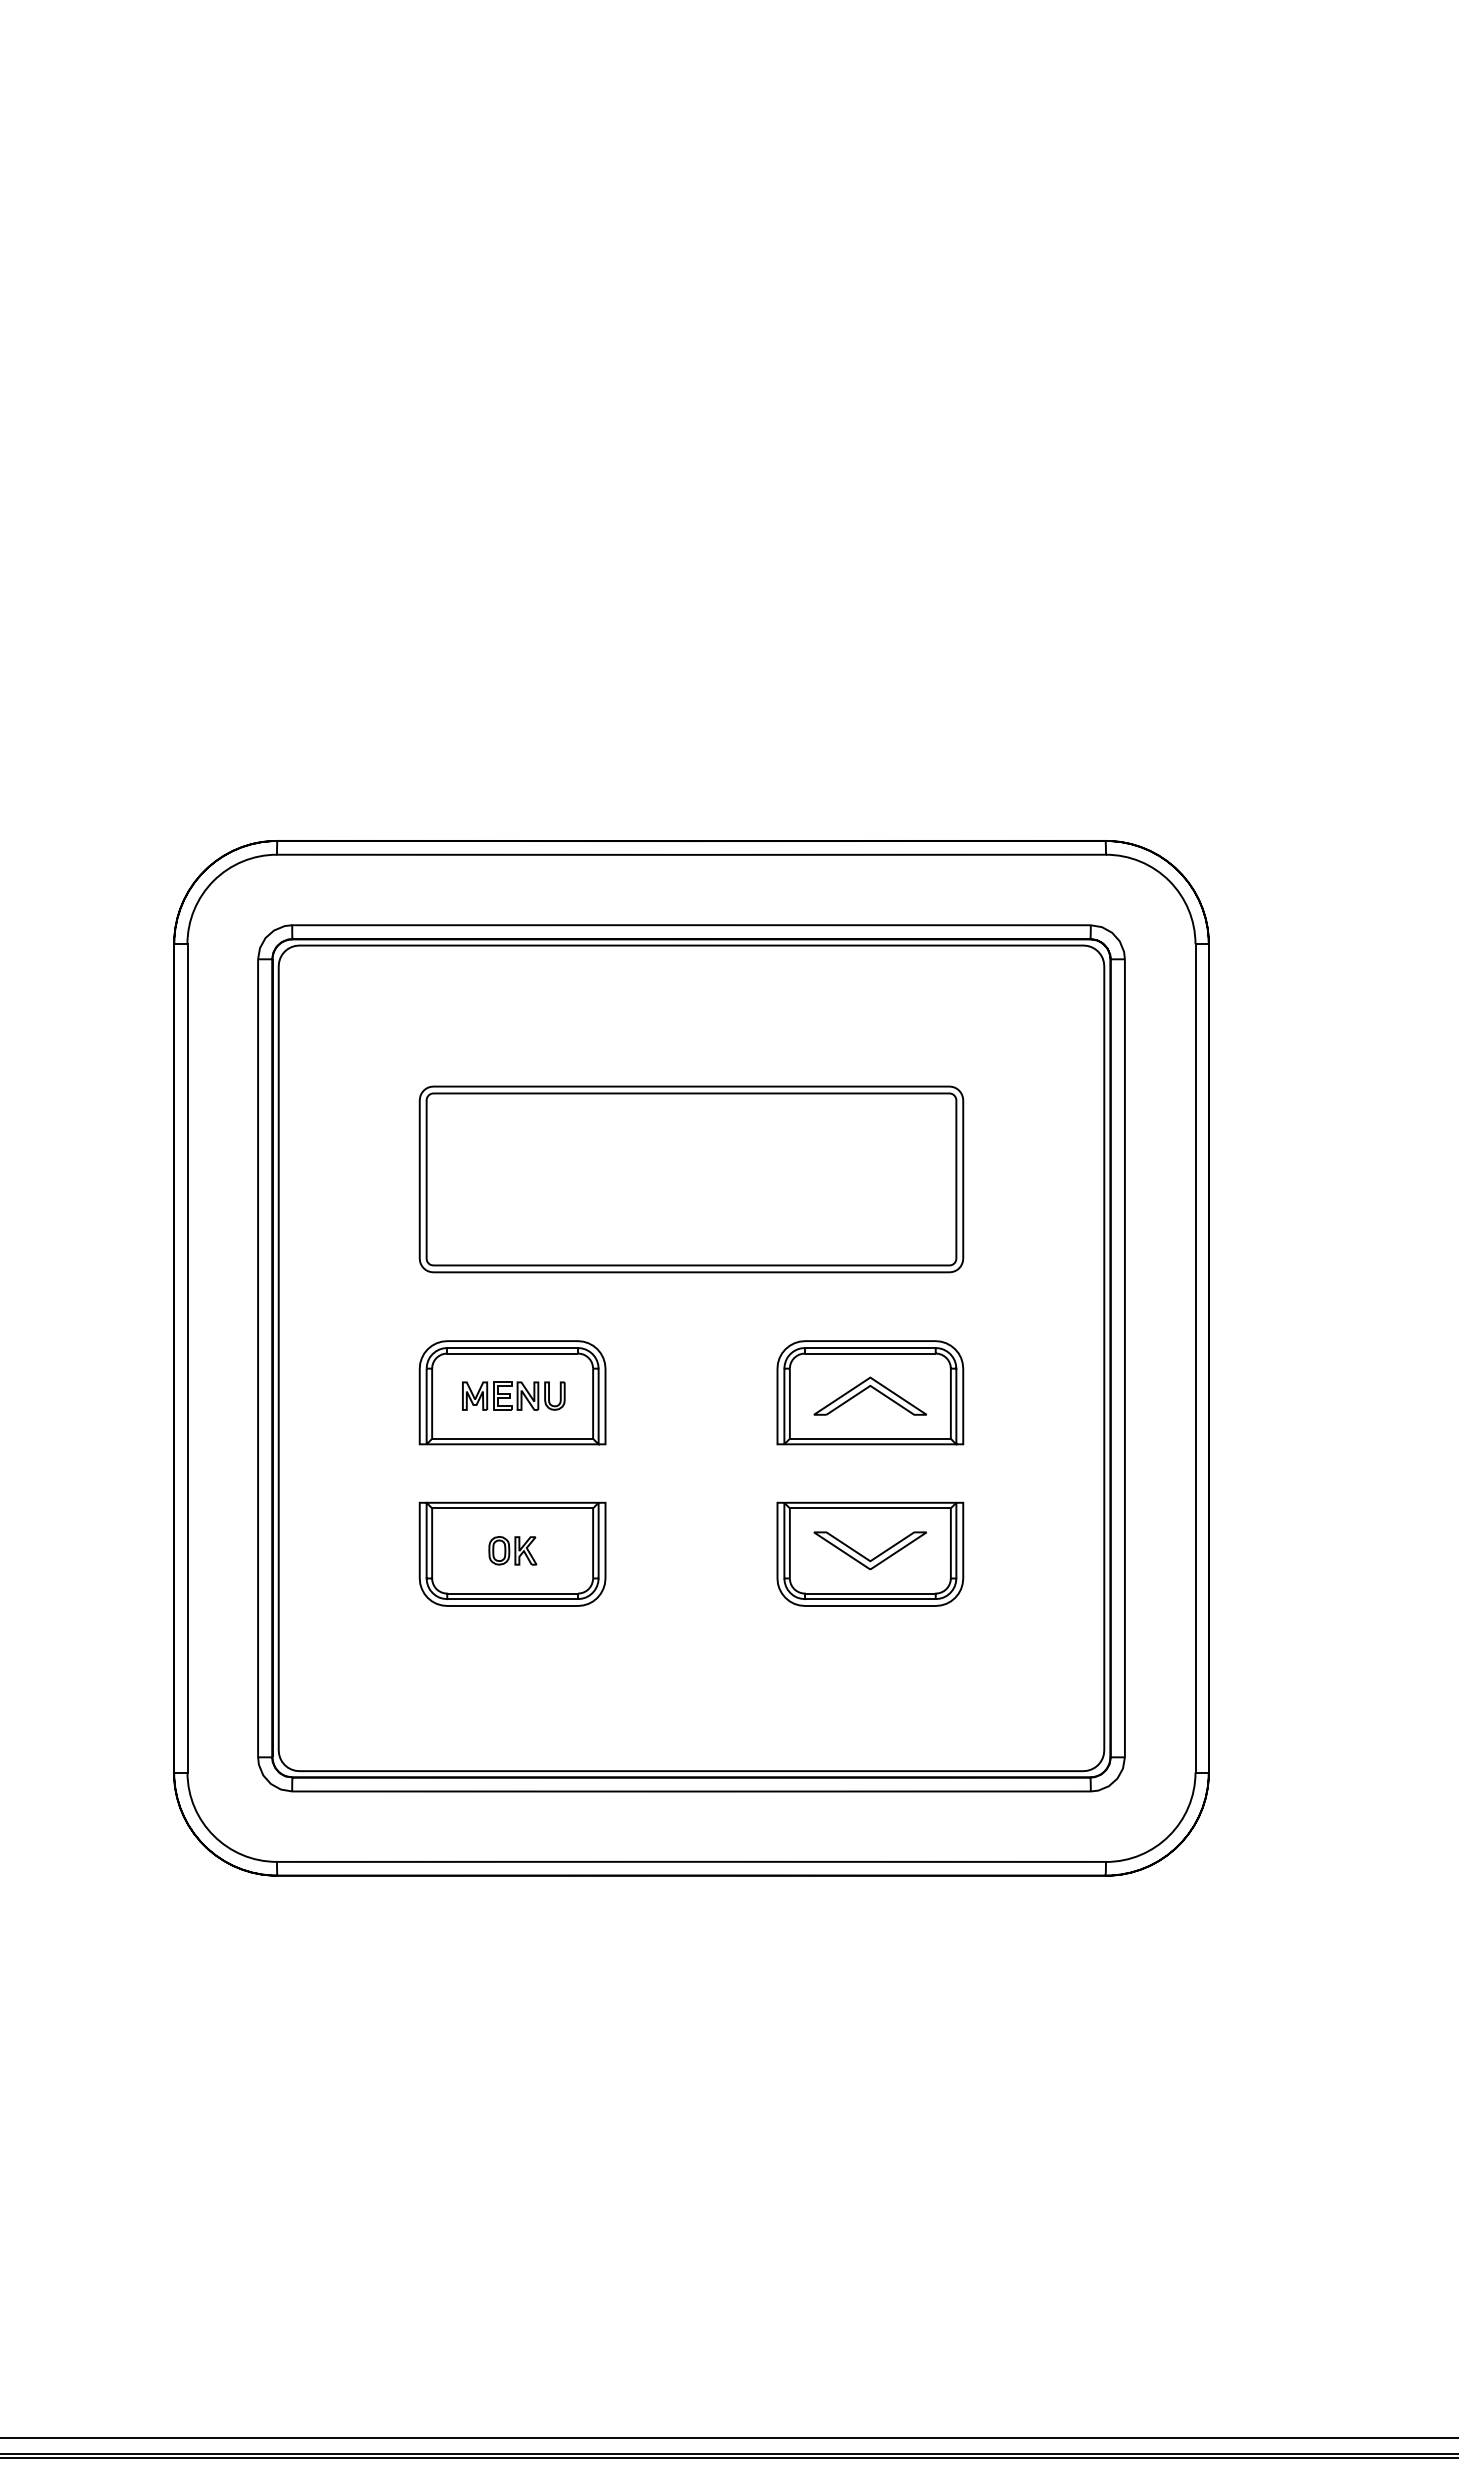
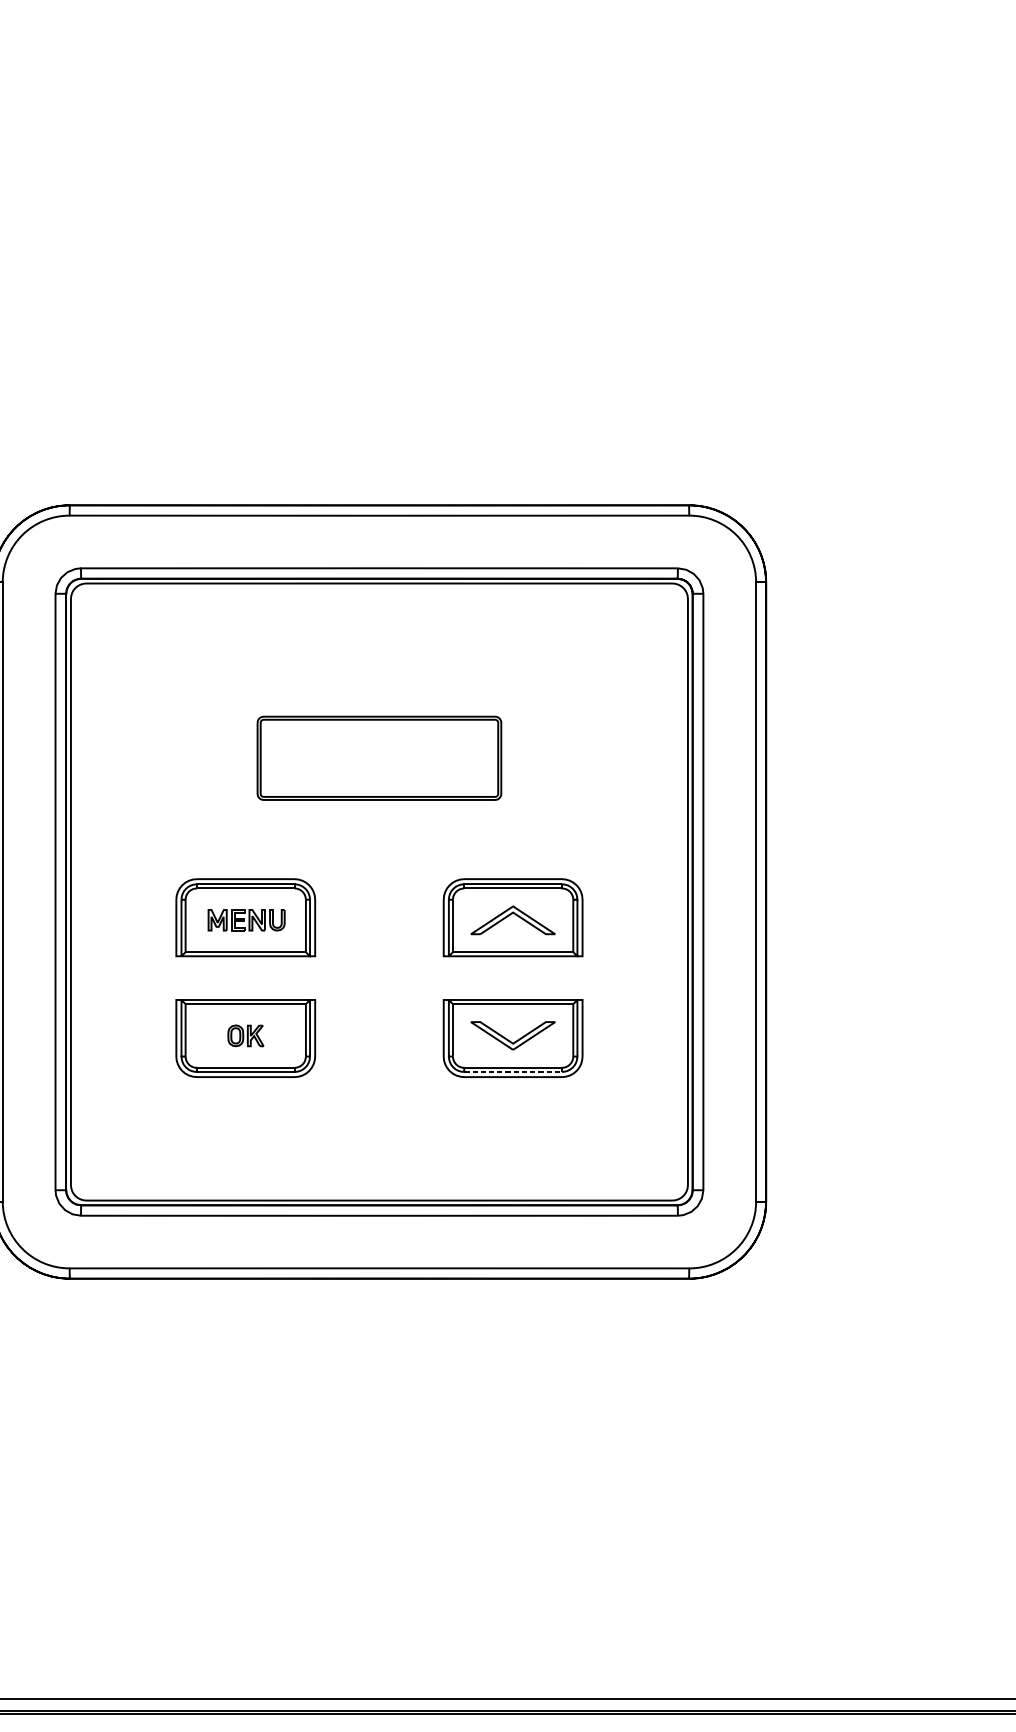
part: (691, 1179) -> (379, 758), size x0.6
line: (870, 1599) -> (513, 1072), solid -> dashed

